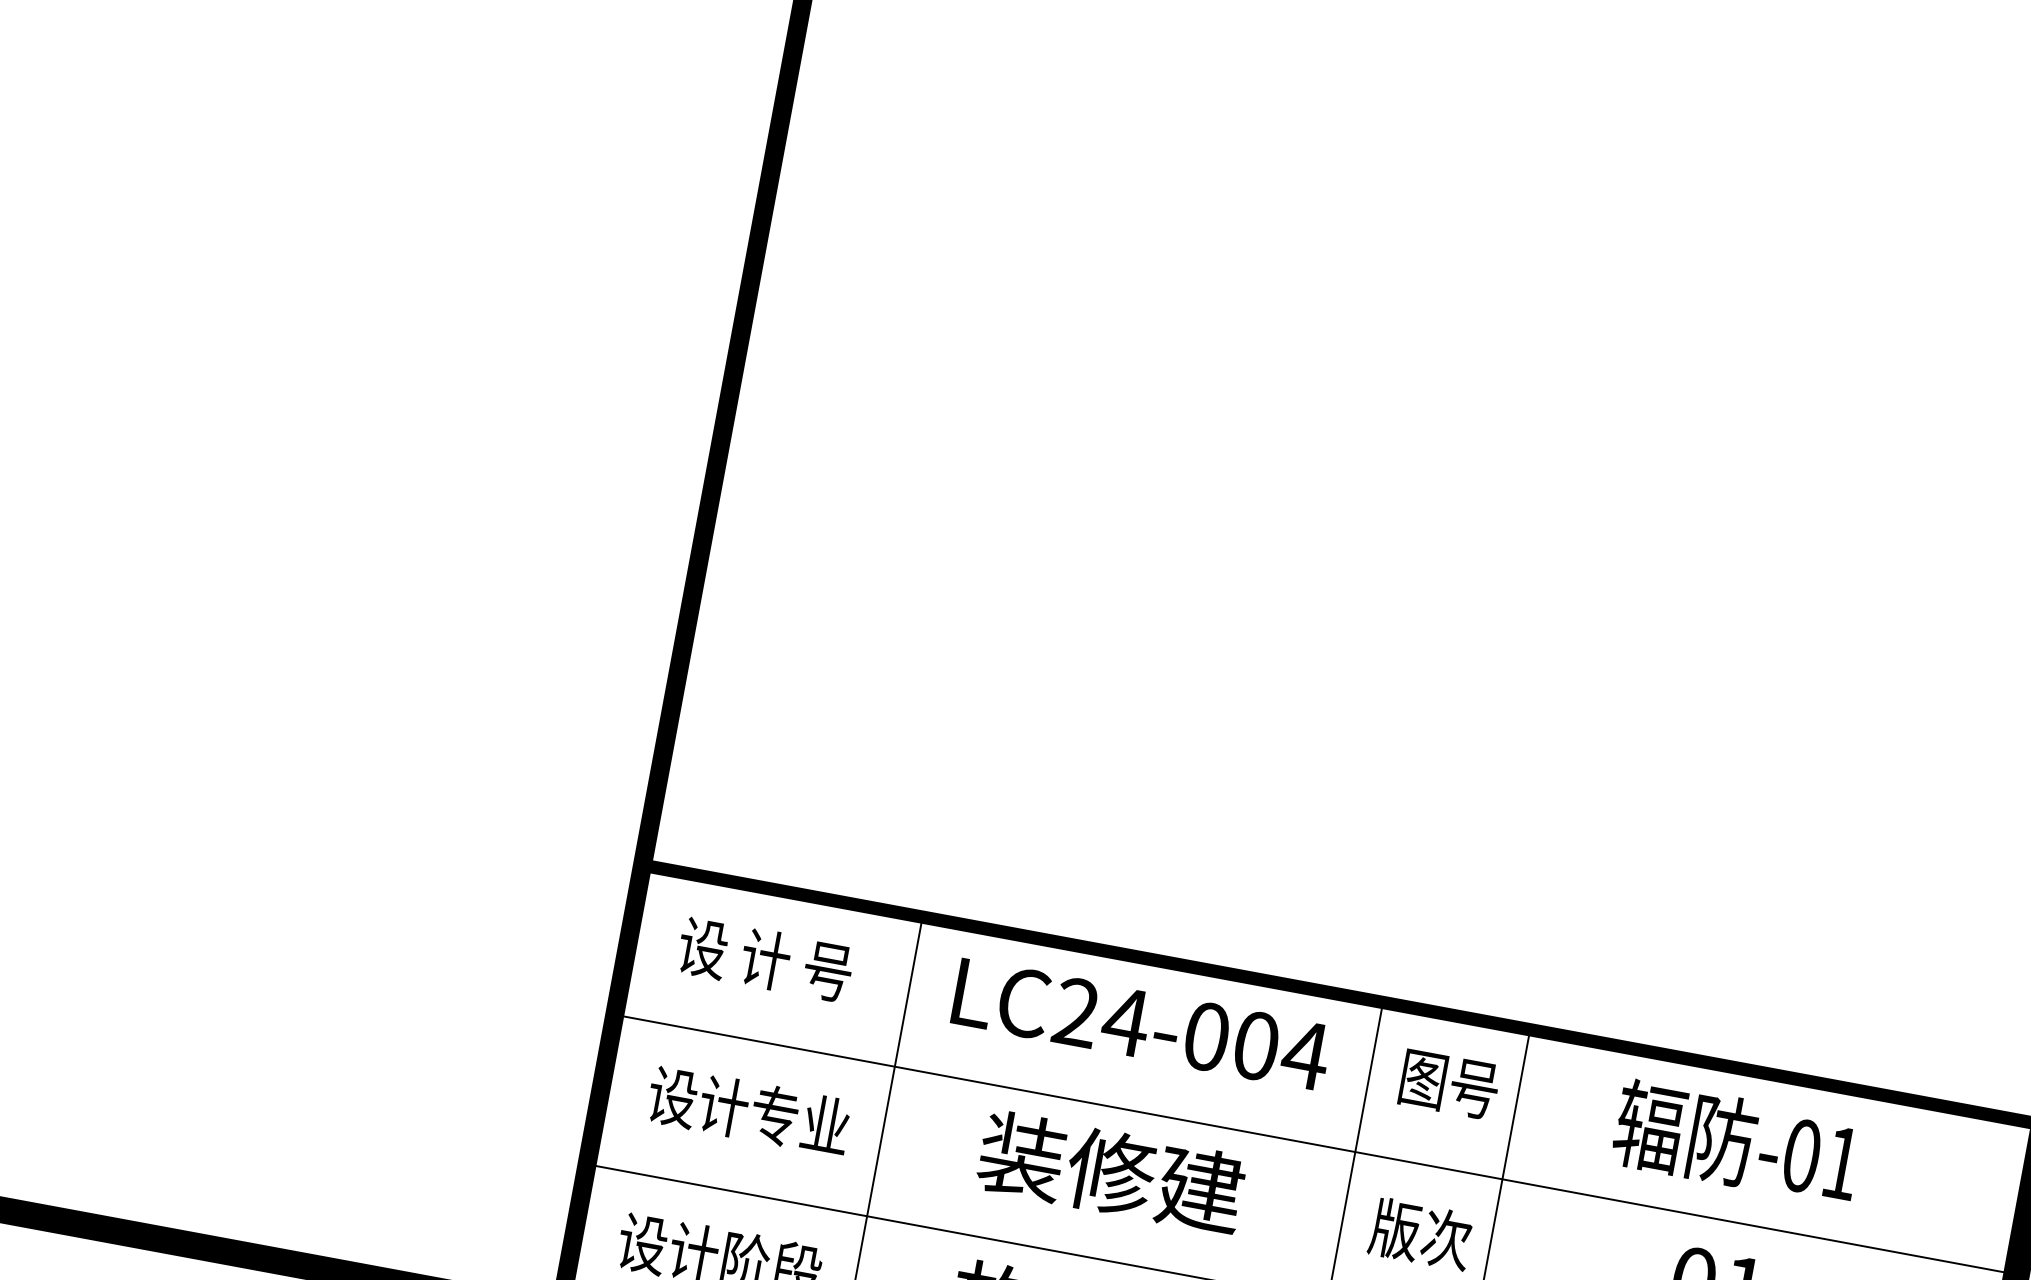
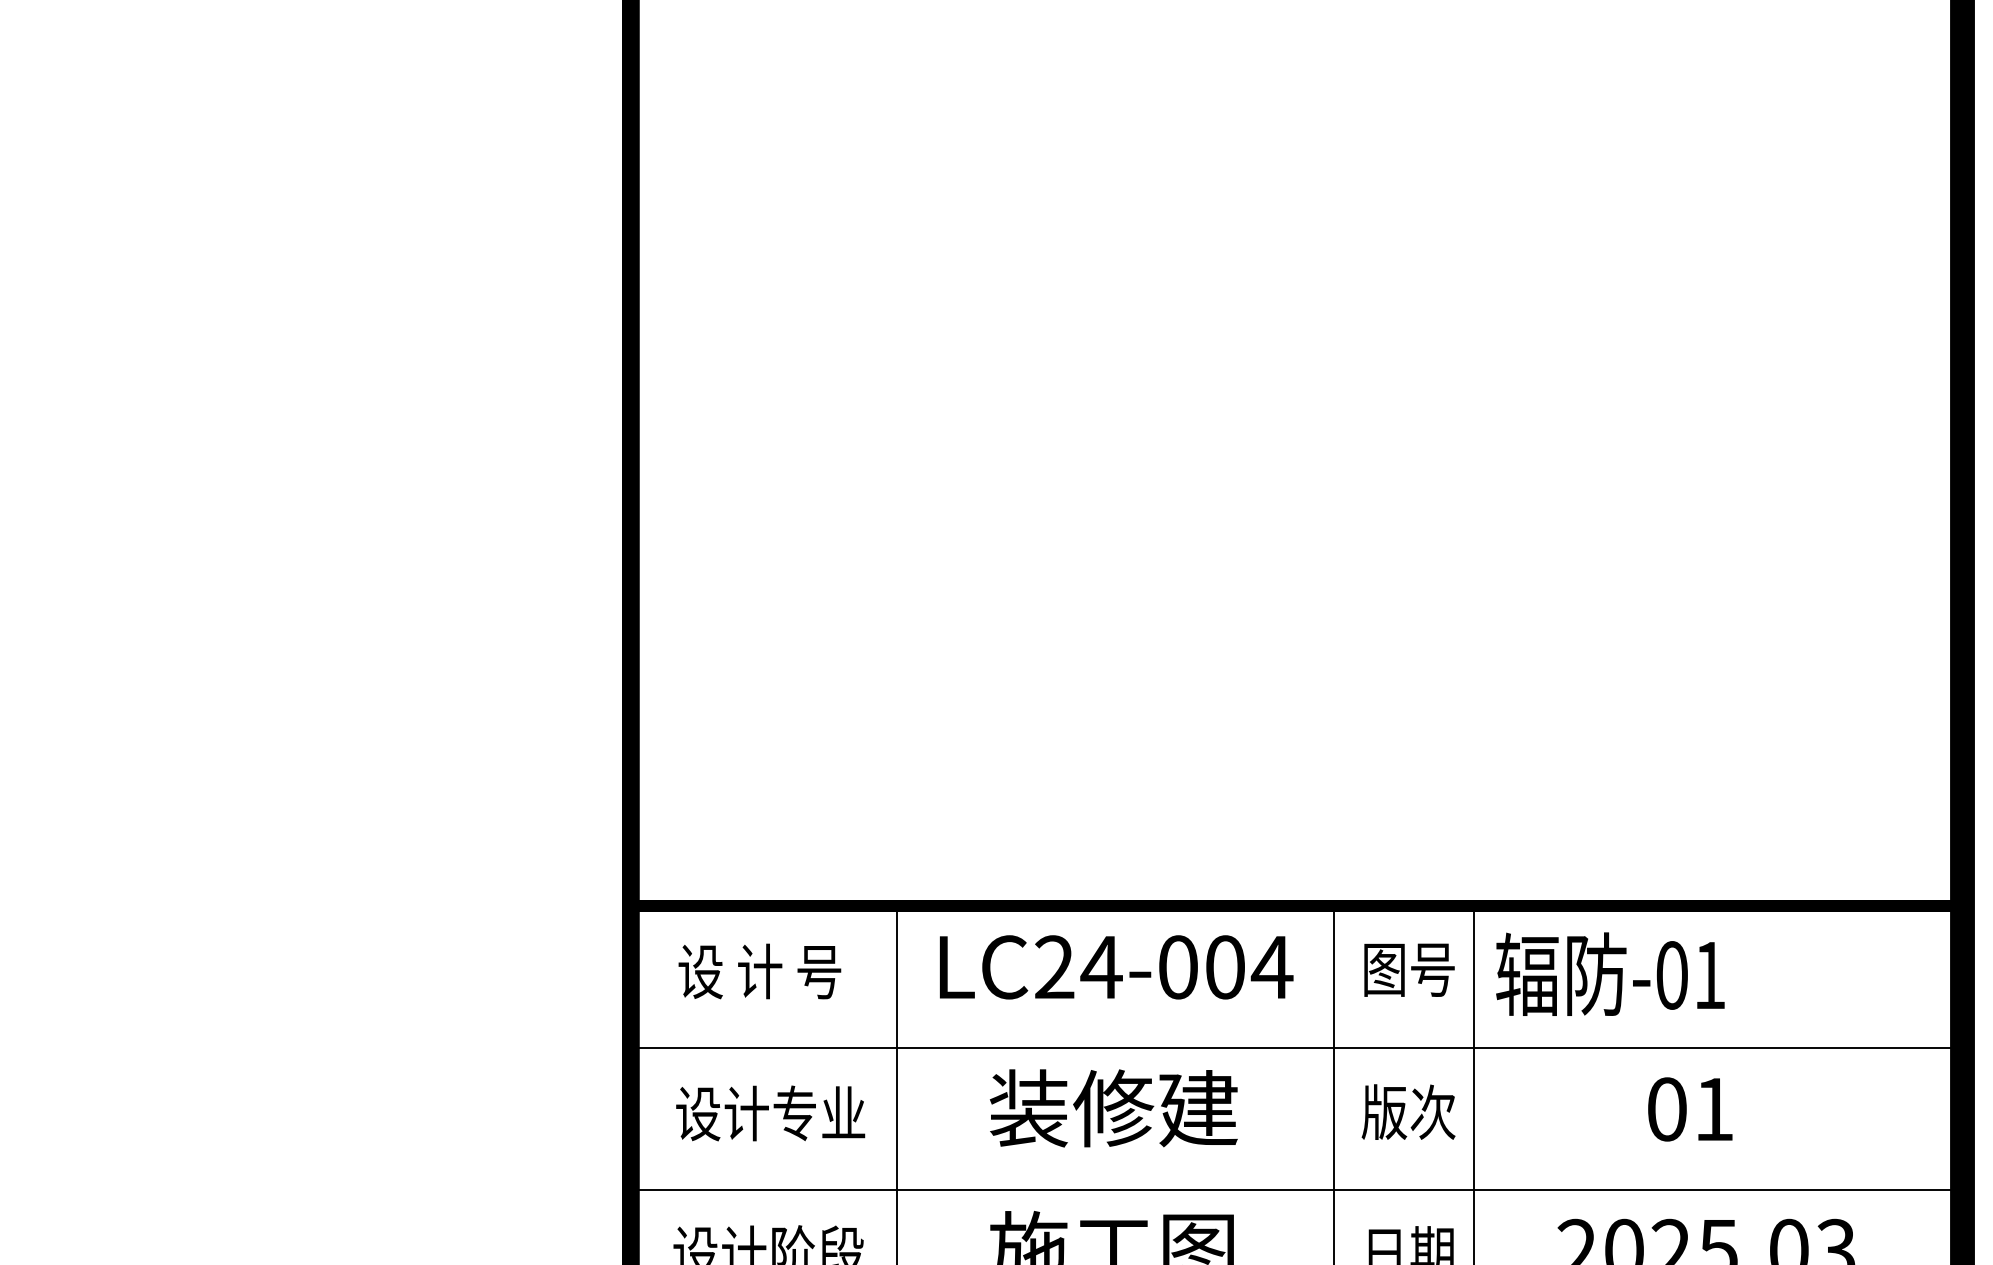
text: (1737, 1141) -> (1610, 973), moved

